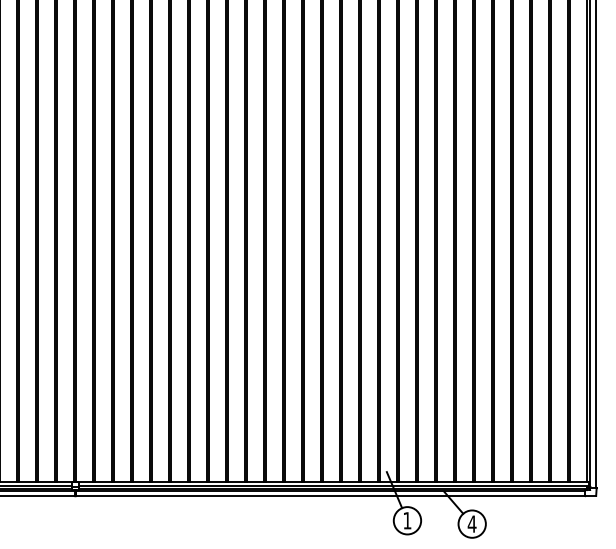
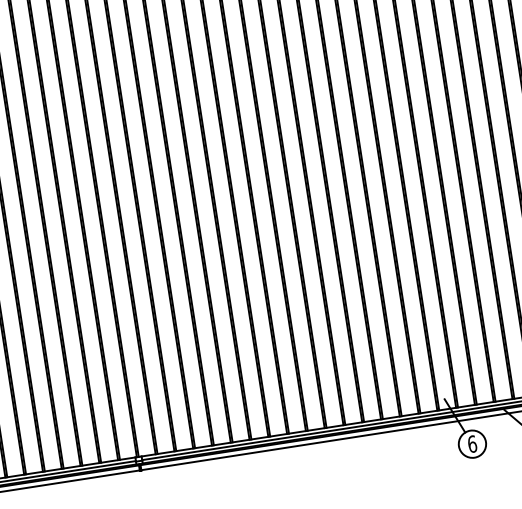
text: (407, 520) -> (472, 443), 1 -> 6

